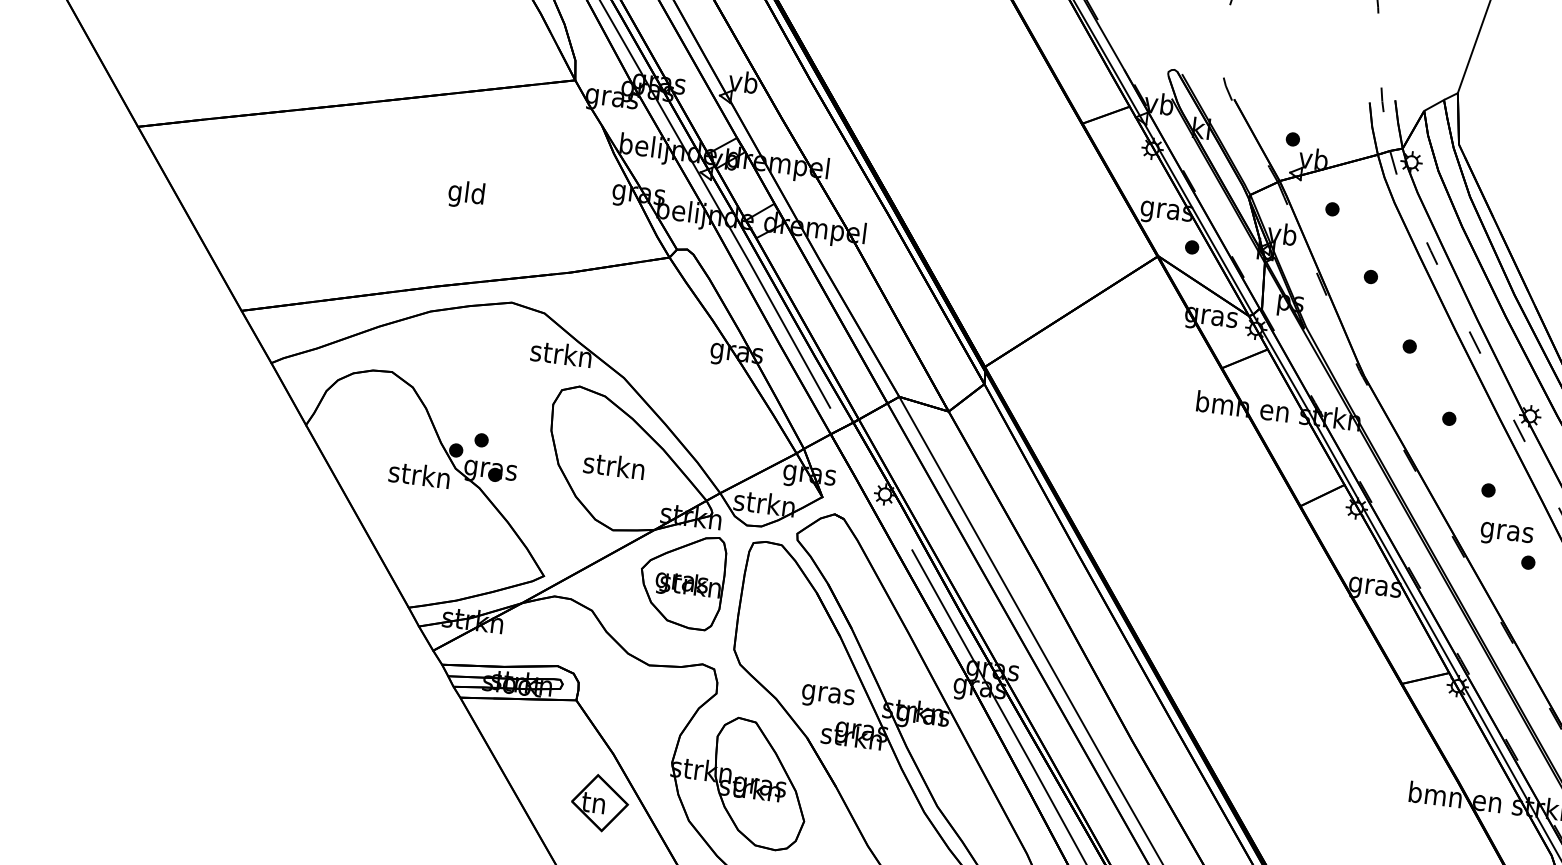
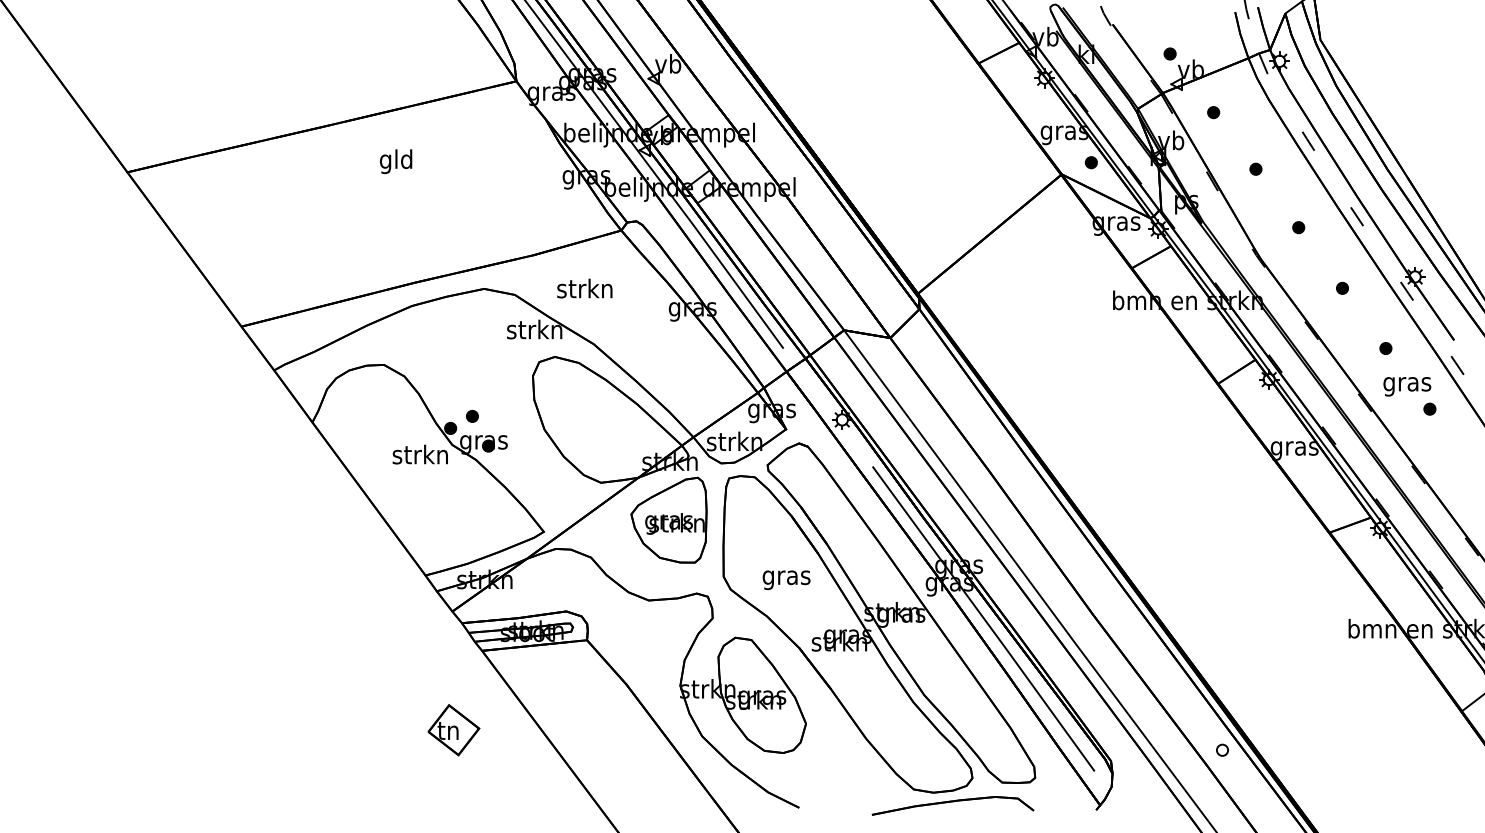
text: (466, 194) -> (396, 161), moved
text: (613, 465) -> (584, 288), moved
text: (827, 697) -> (786, 580), moved
part: (599, 803) -> (453, 730), moved

